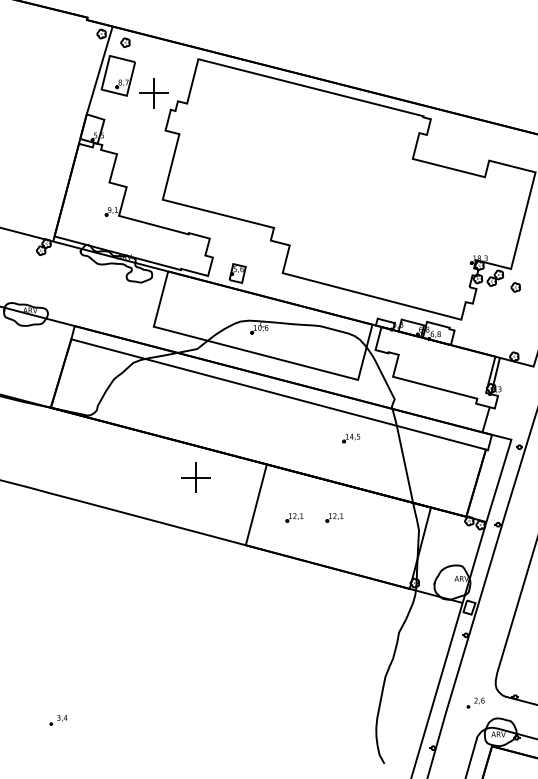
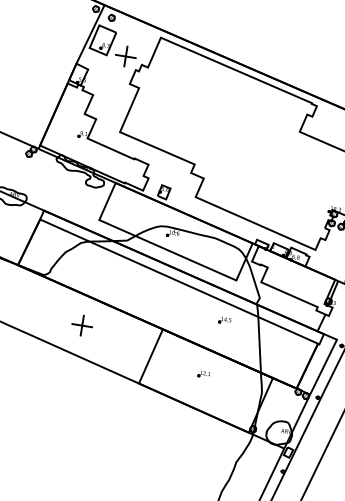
part: (195, 477) -> (82, 325), moved
part: (294, 517) -> (176, 369), removed

